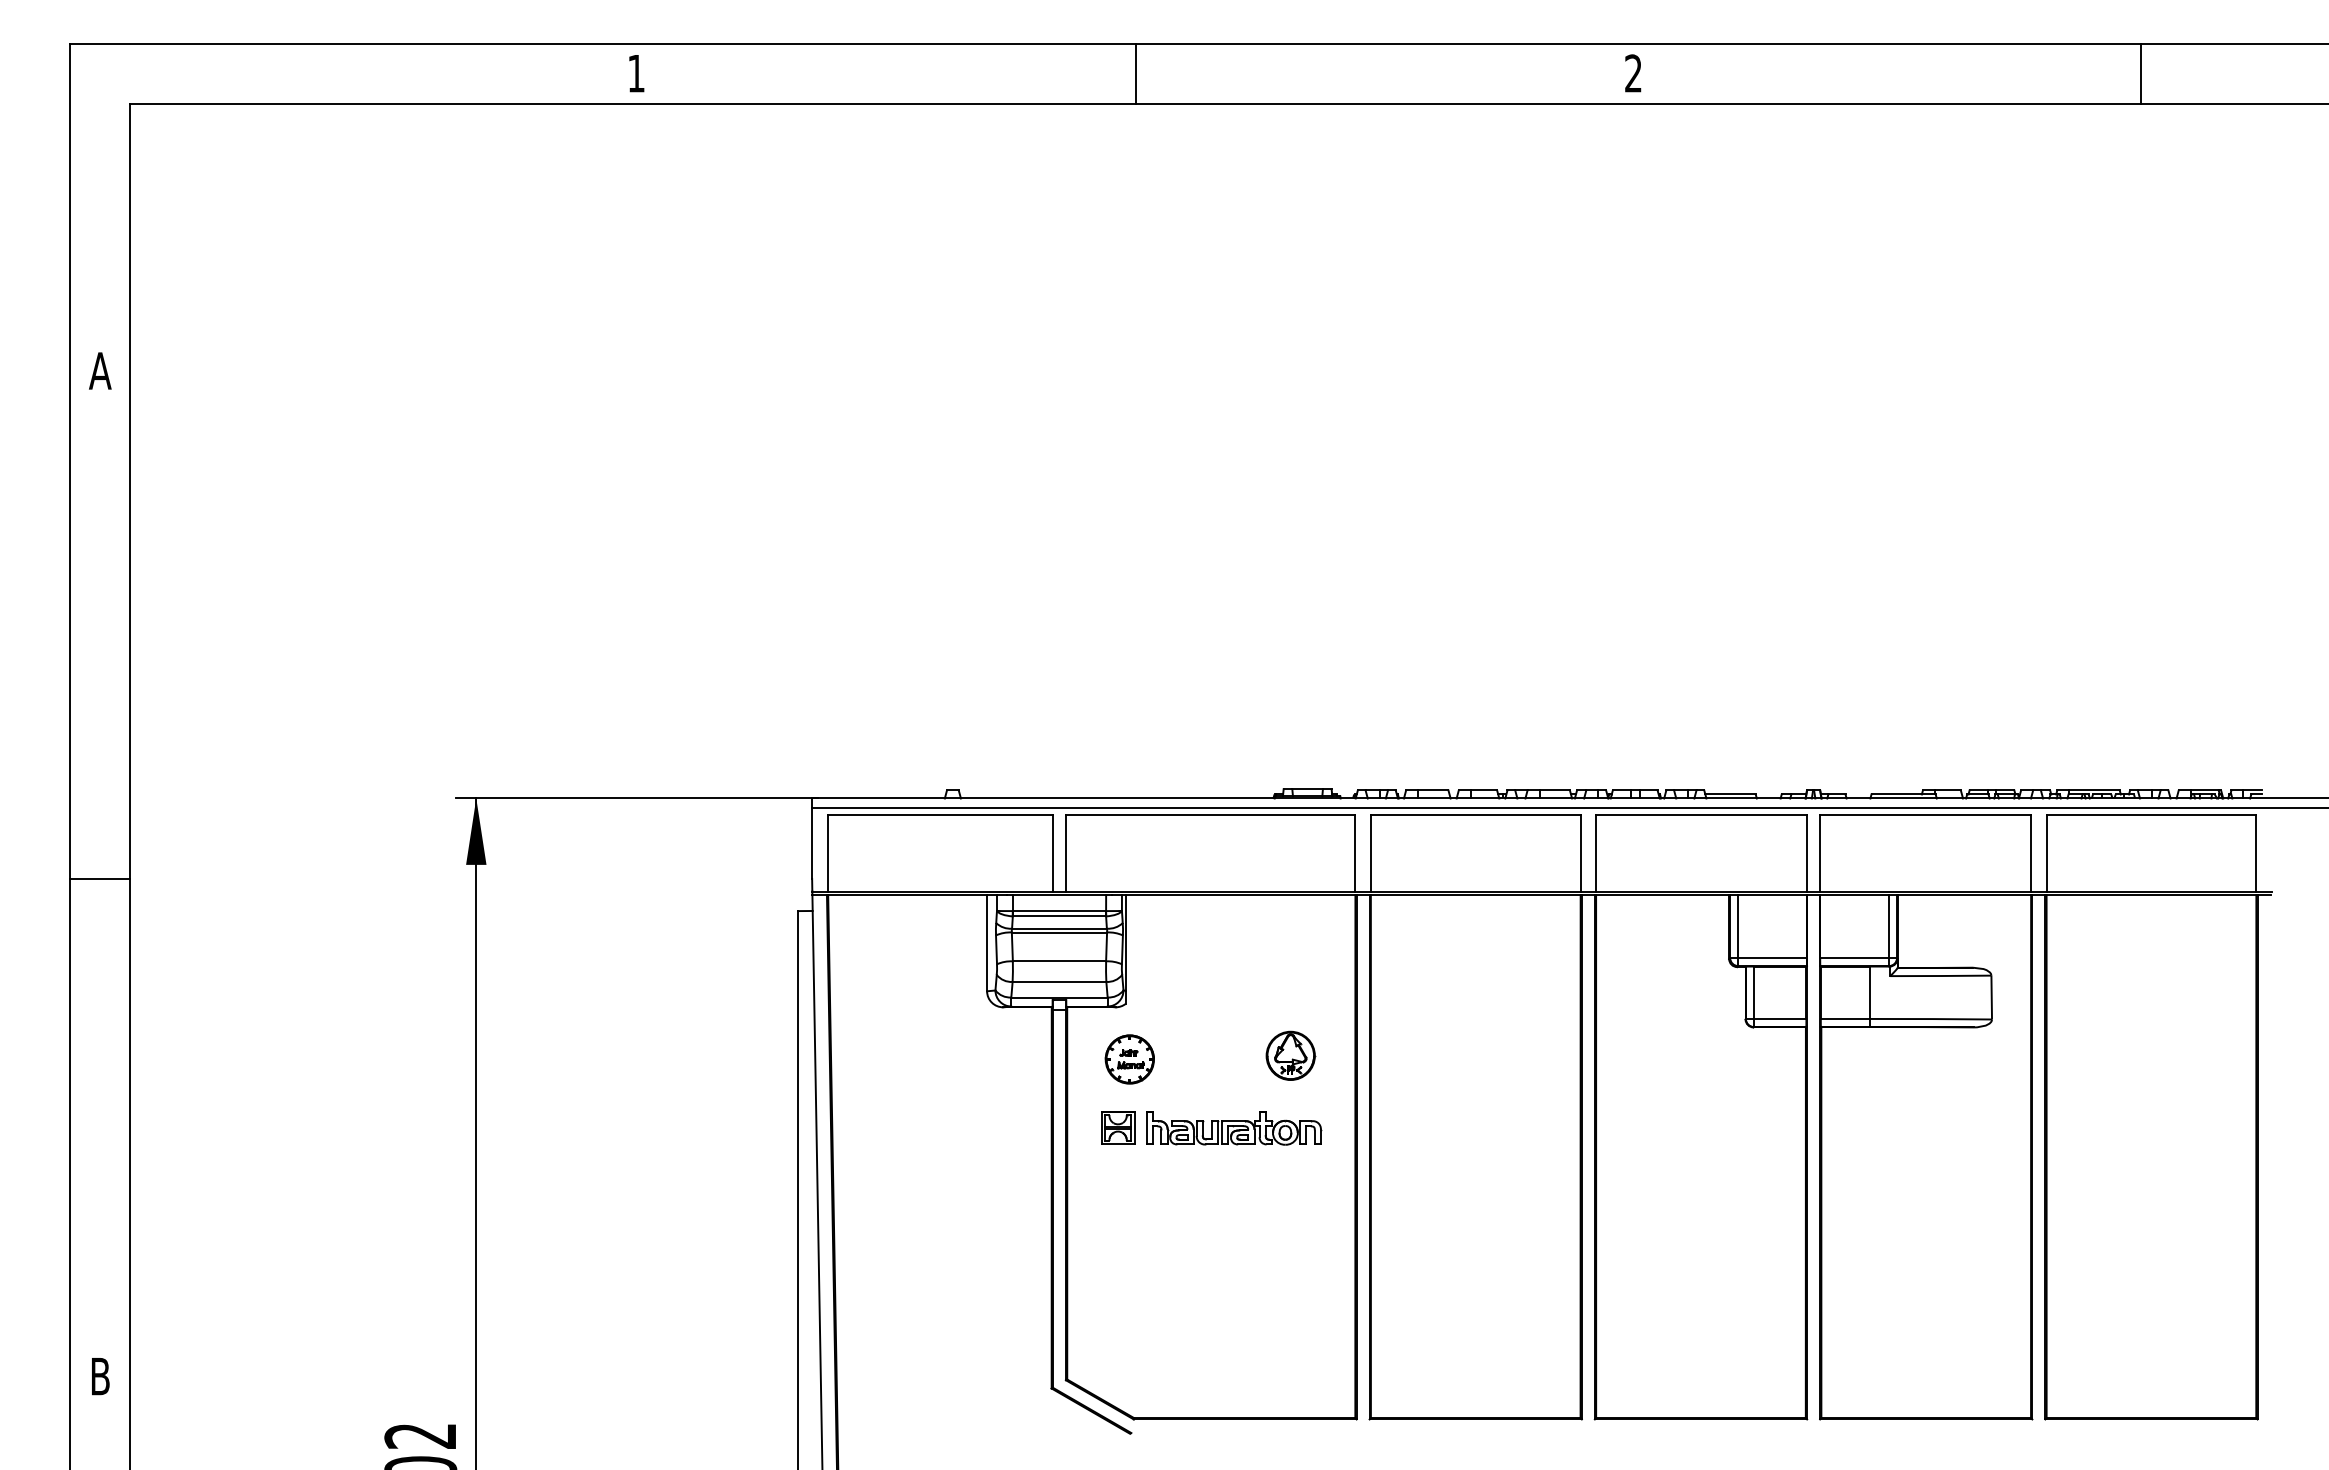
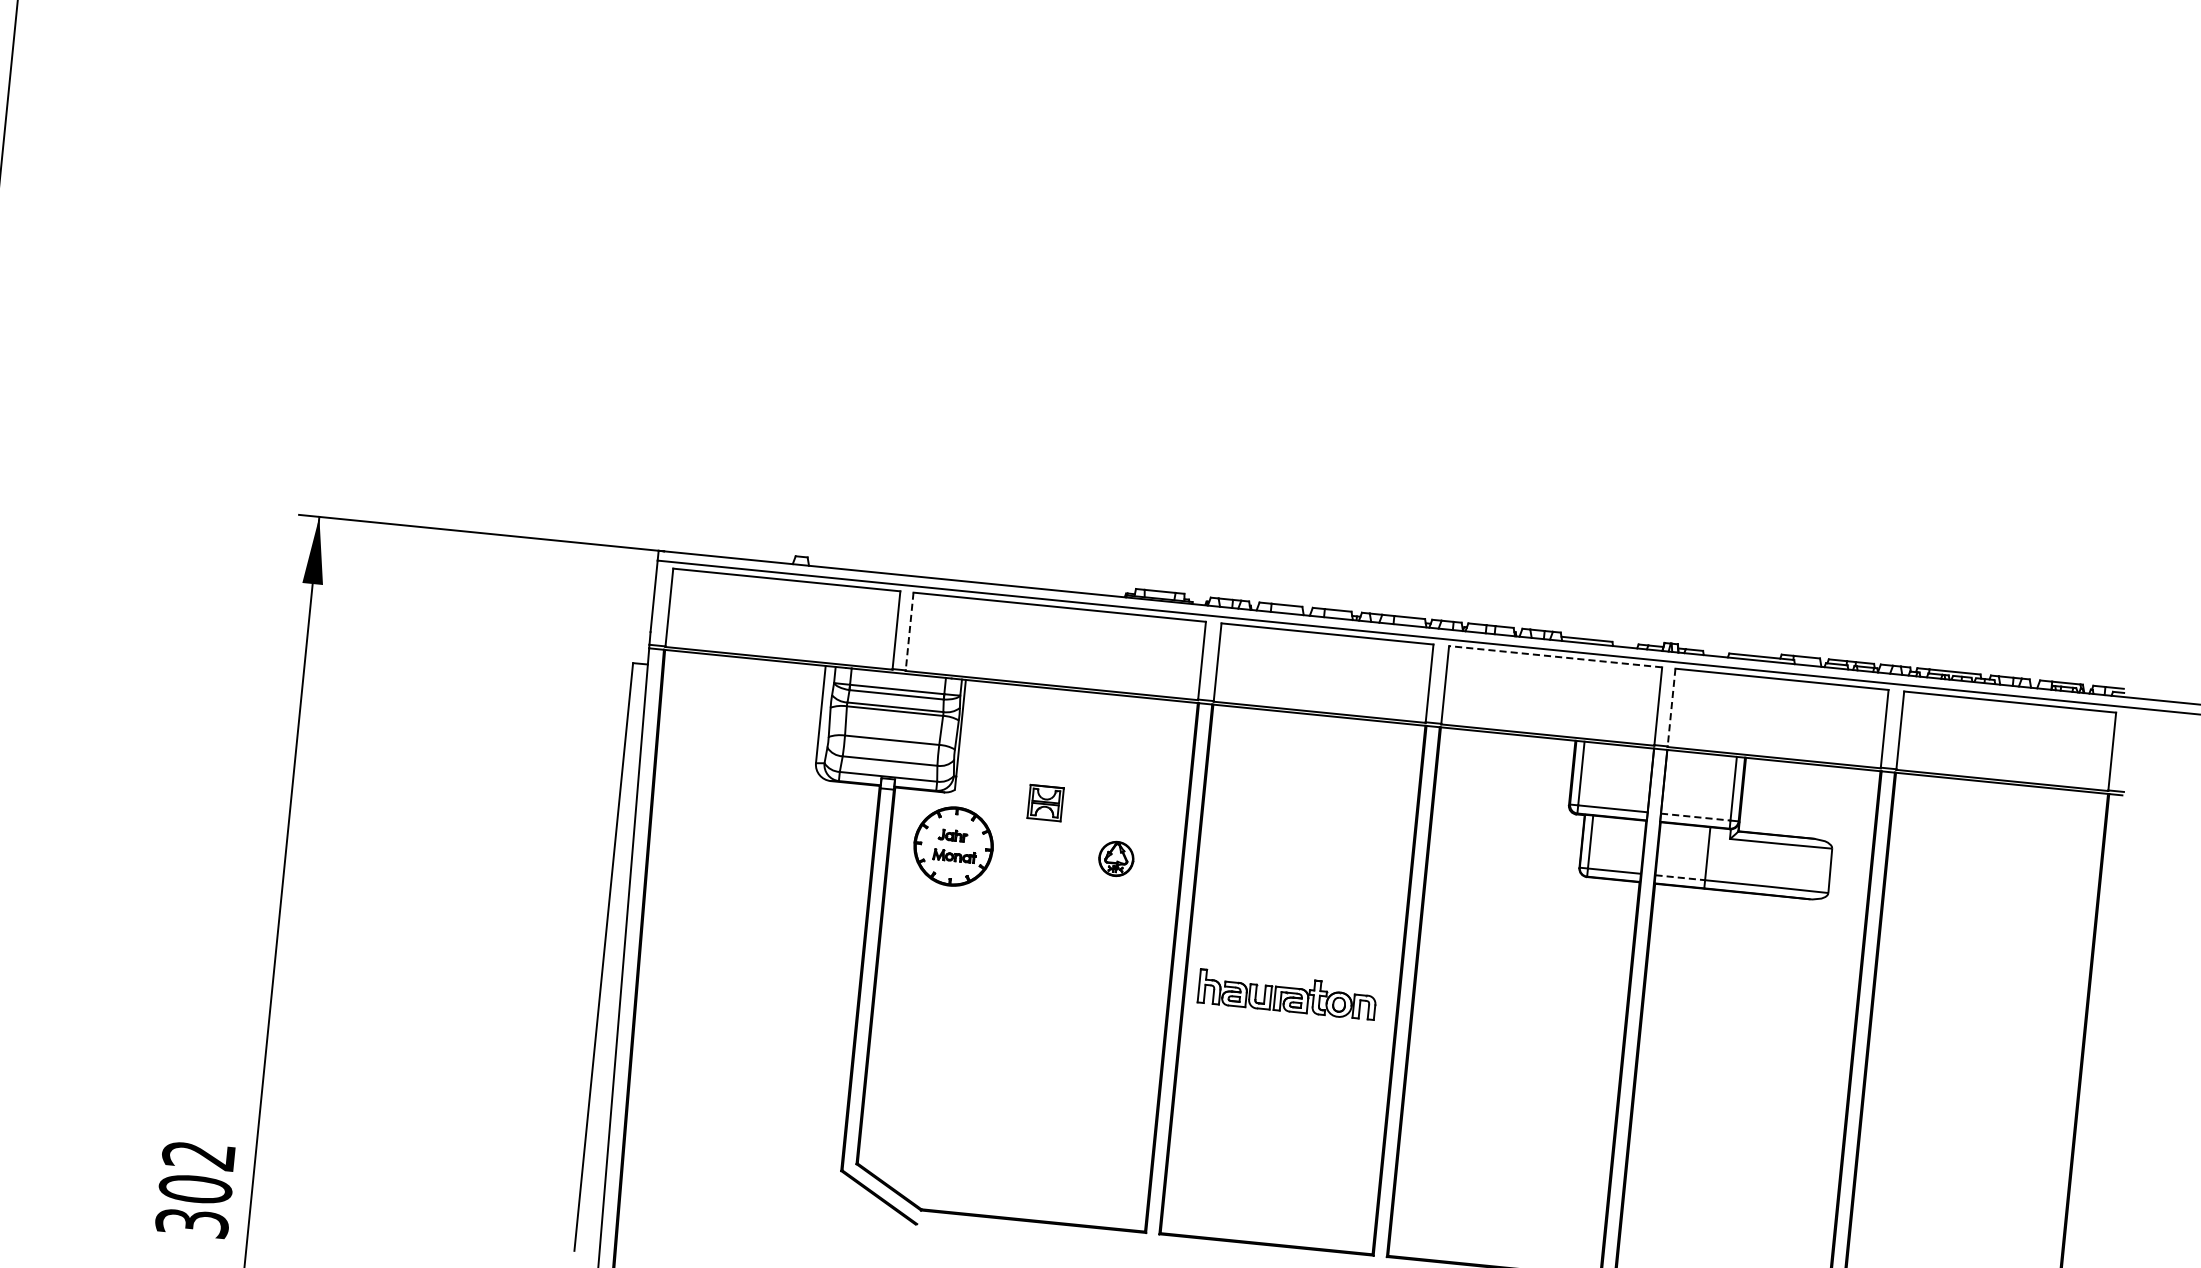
line: (1701, 814) -> (1555, 656), solid -> dashed
line: (1066, 853) -> (910, 632), solid -> dashed
line: (1820, 853) -> (1671, 708), solid -> dashed
line: (1855, 958) -> (1696, 817), solid -> dashed
line: (1845, 1018) -> (1680, 877), solid -> dashed
part: (1290, 1055) -> (1116, 858), size x0.7
part: (1129, 1059) -> (952, 846), size x1.6
part: (1118, 1127) -> (1046, 802), moved
part: (1234, 1128) -> (1288, 995), moved

